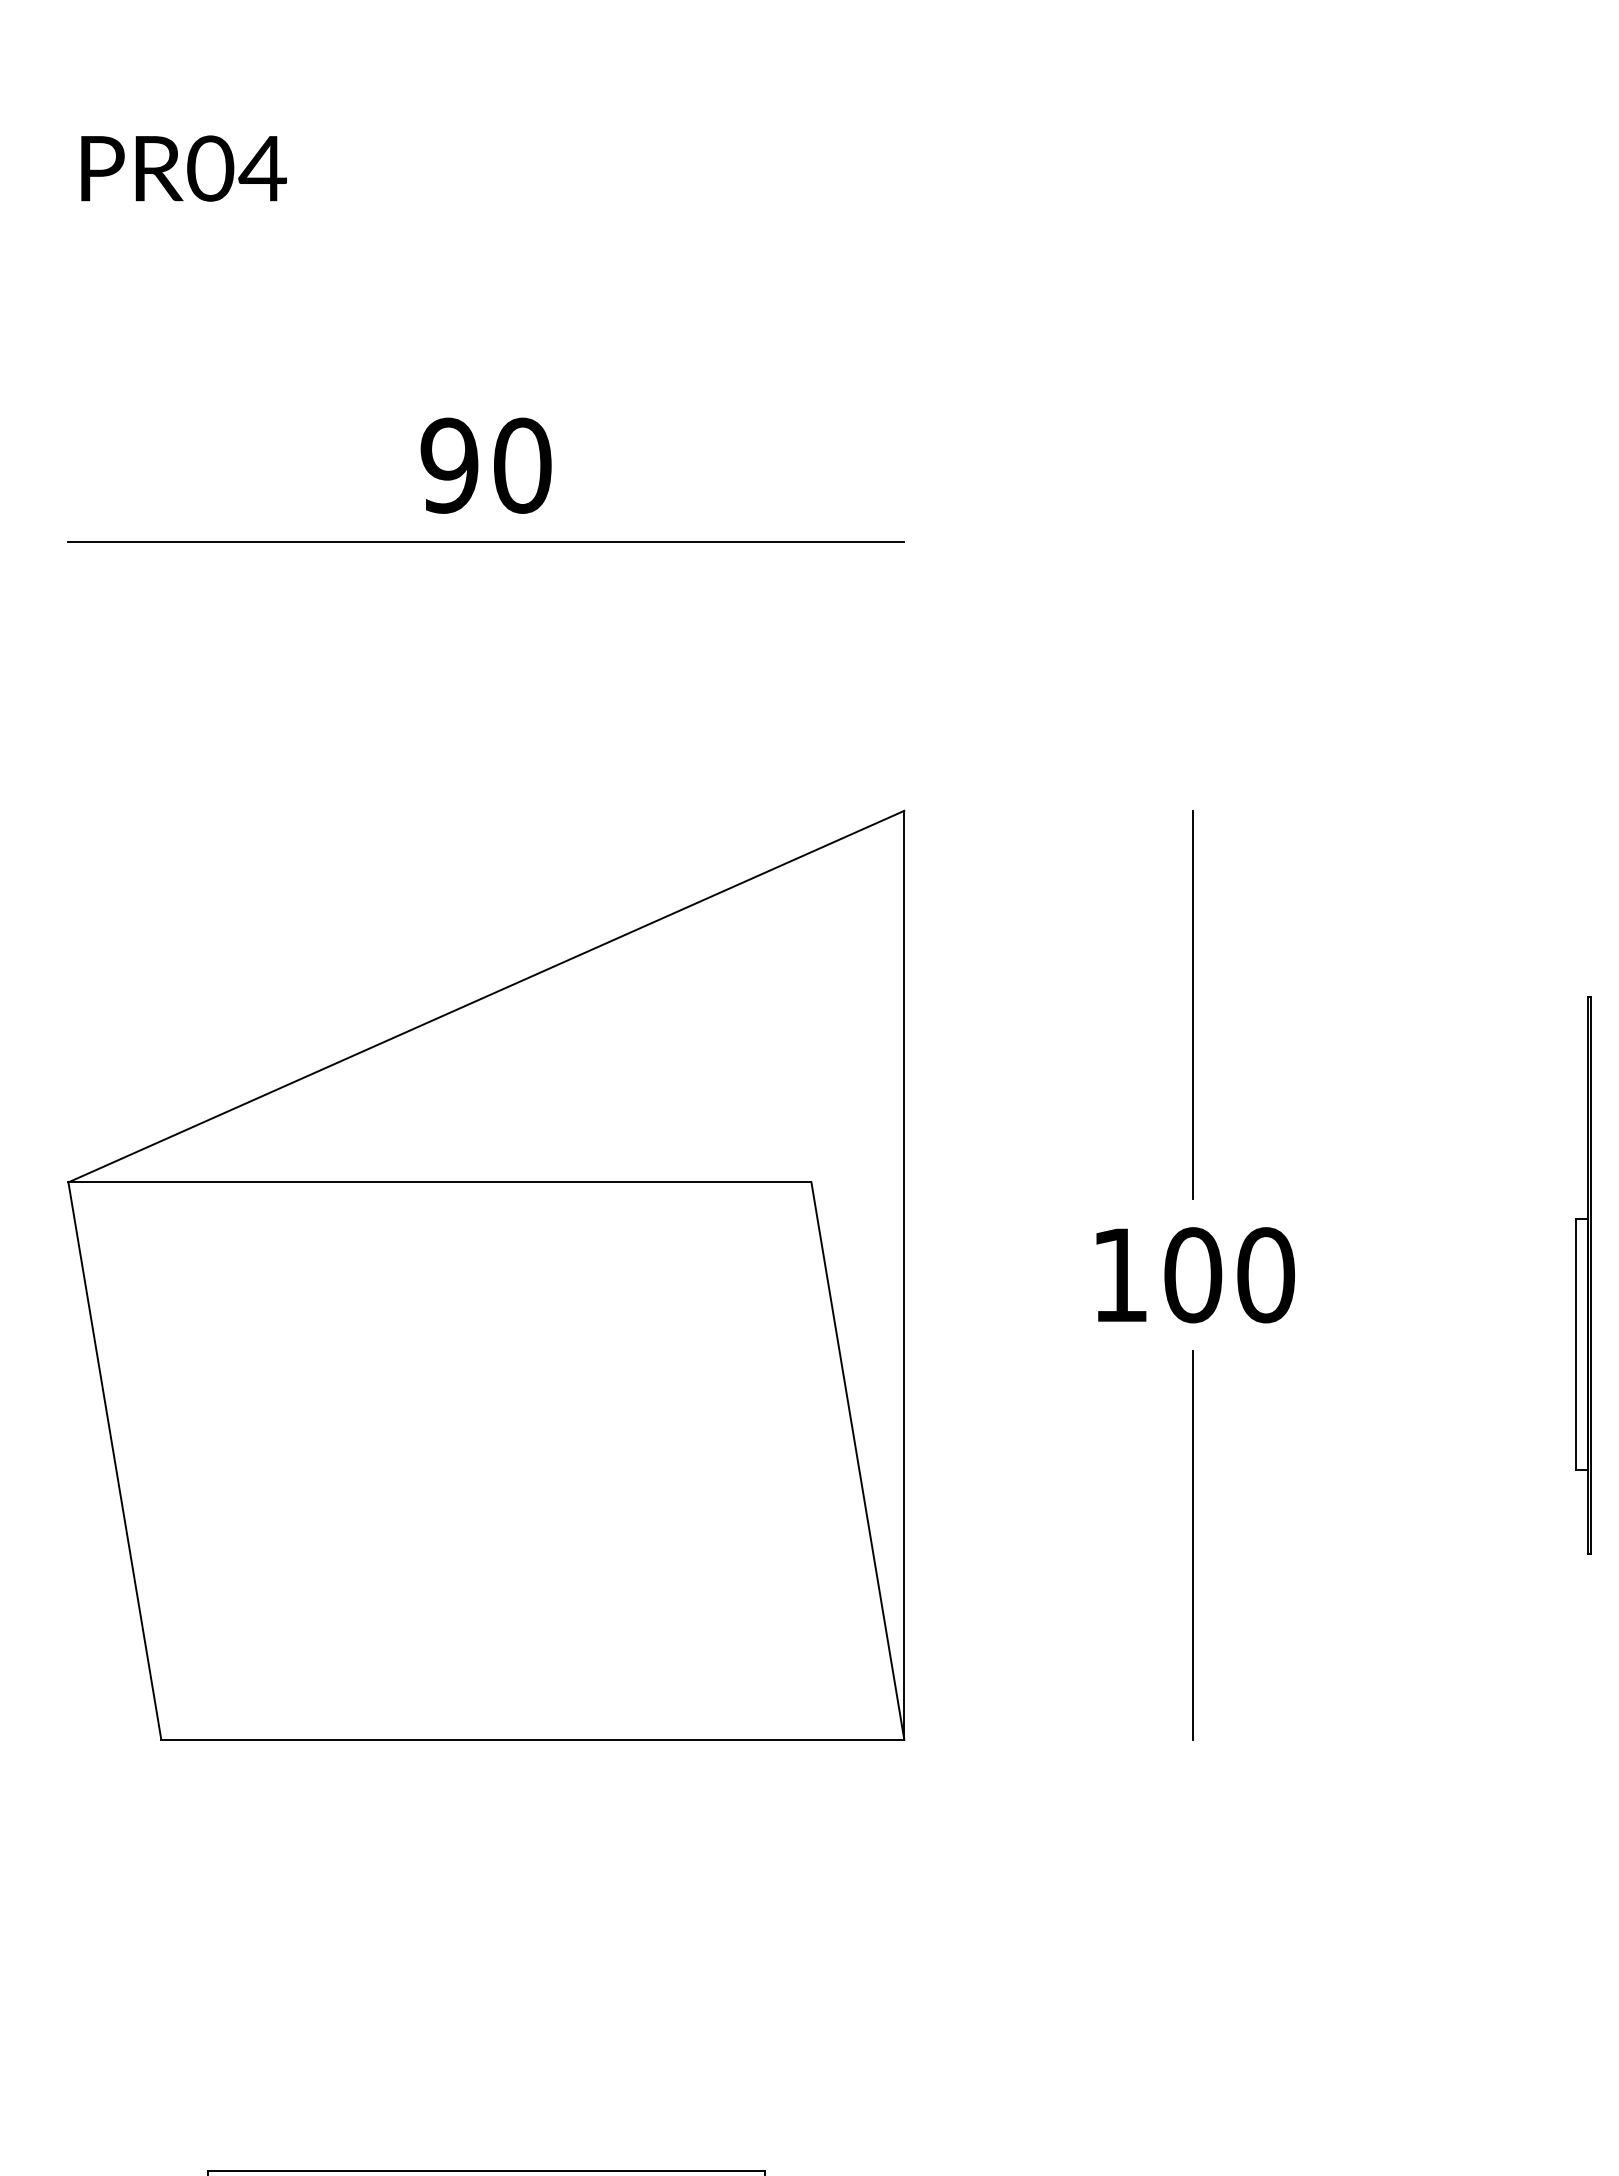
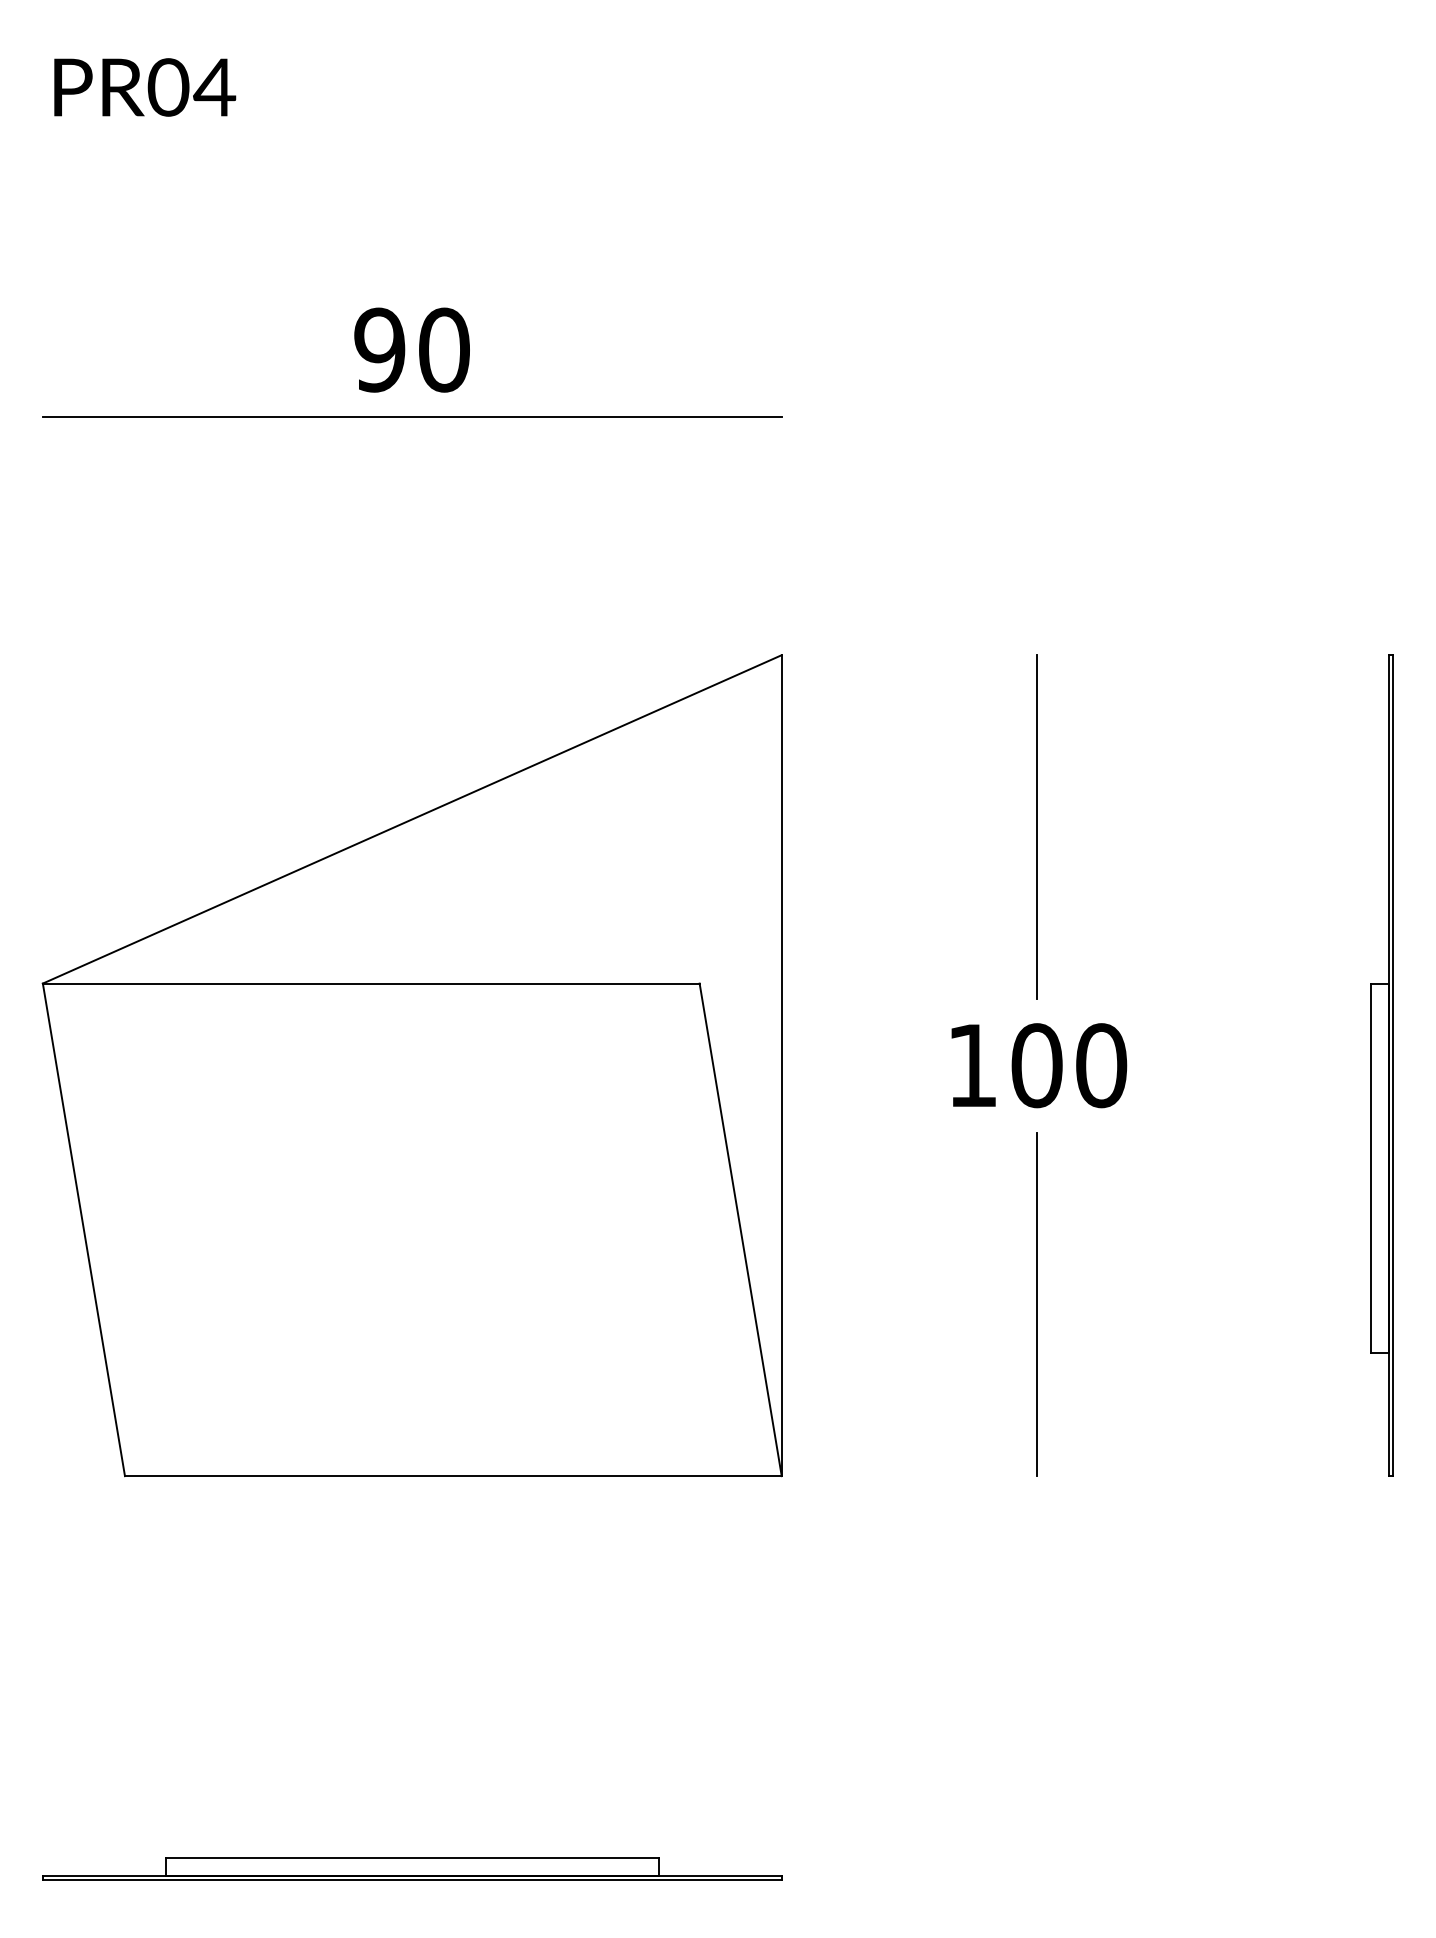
part: (1582, 1275) -> (1381, 1065), size x1.67

